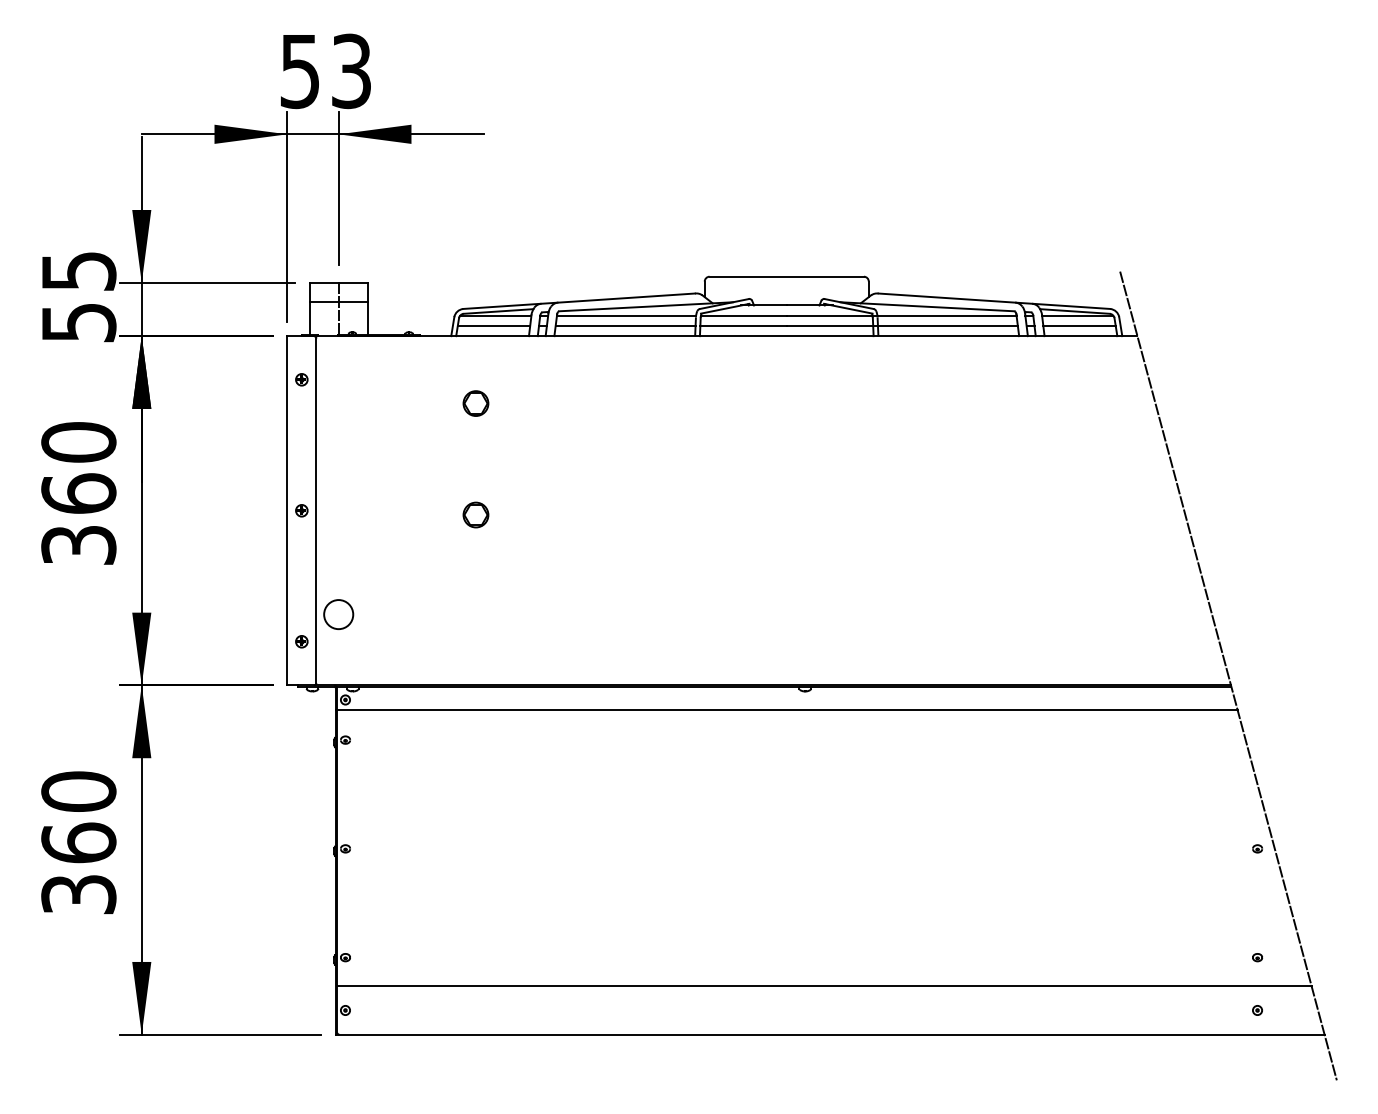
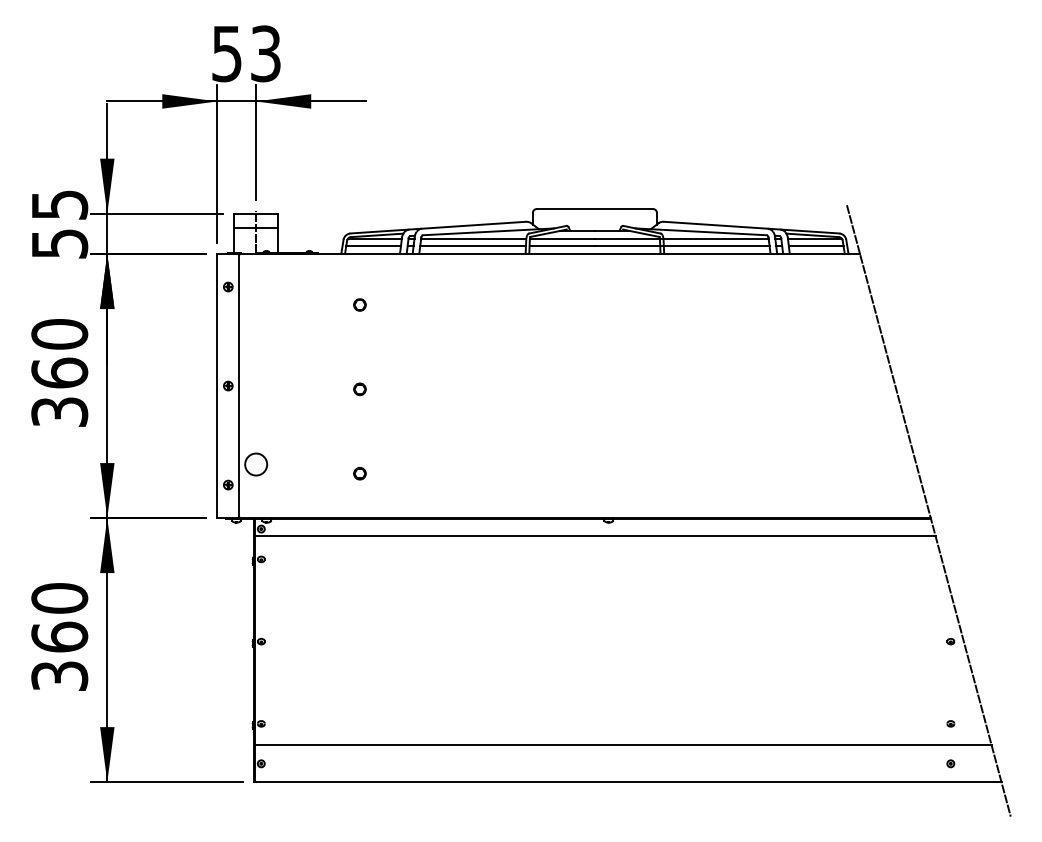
circle: (475, 402) -> (359, 304), size x0.62
part: (475, 515) -> (359, 389), size x0.62
circle: (475, 626) -> (359, 473), added

